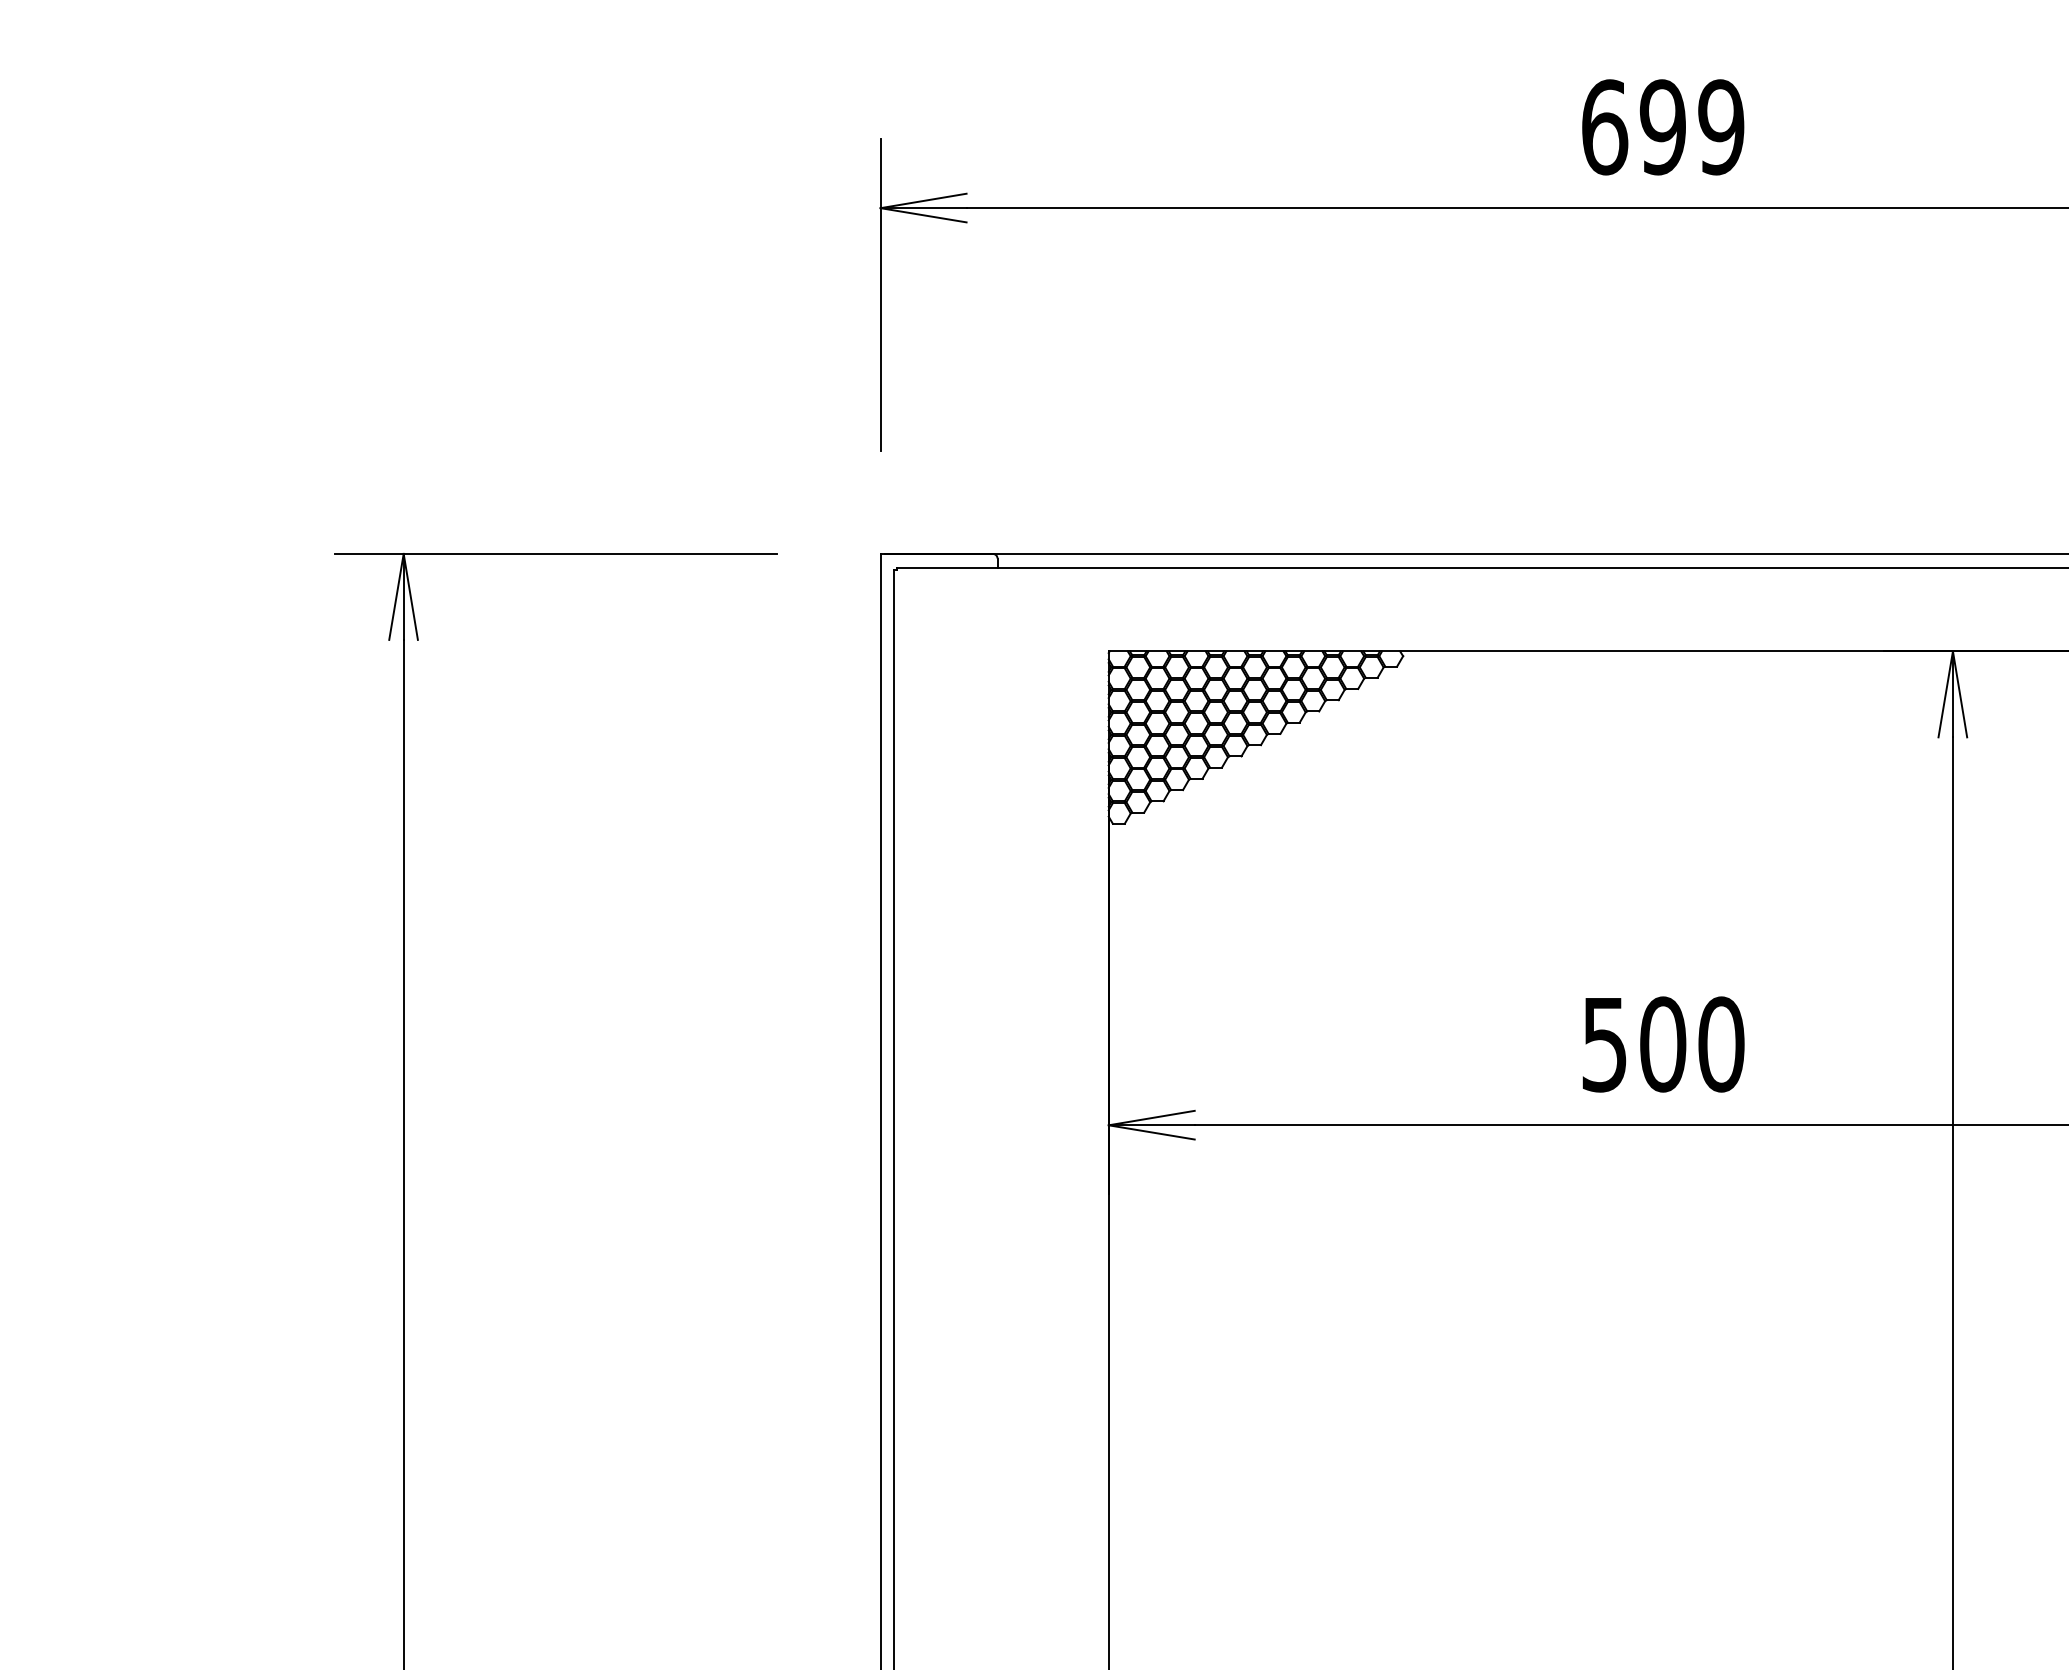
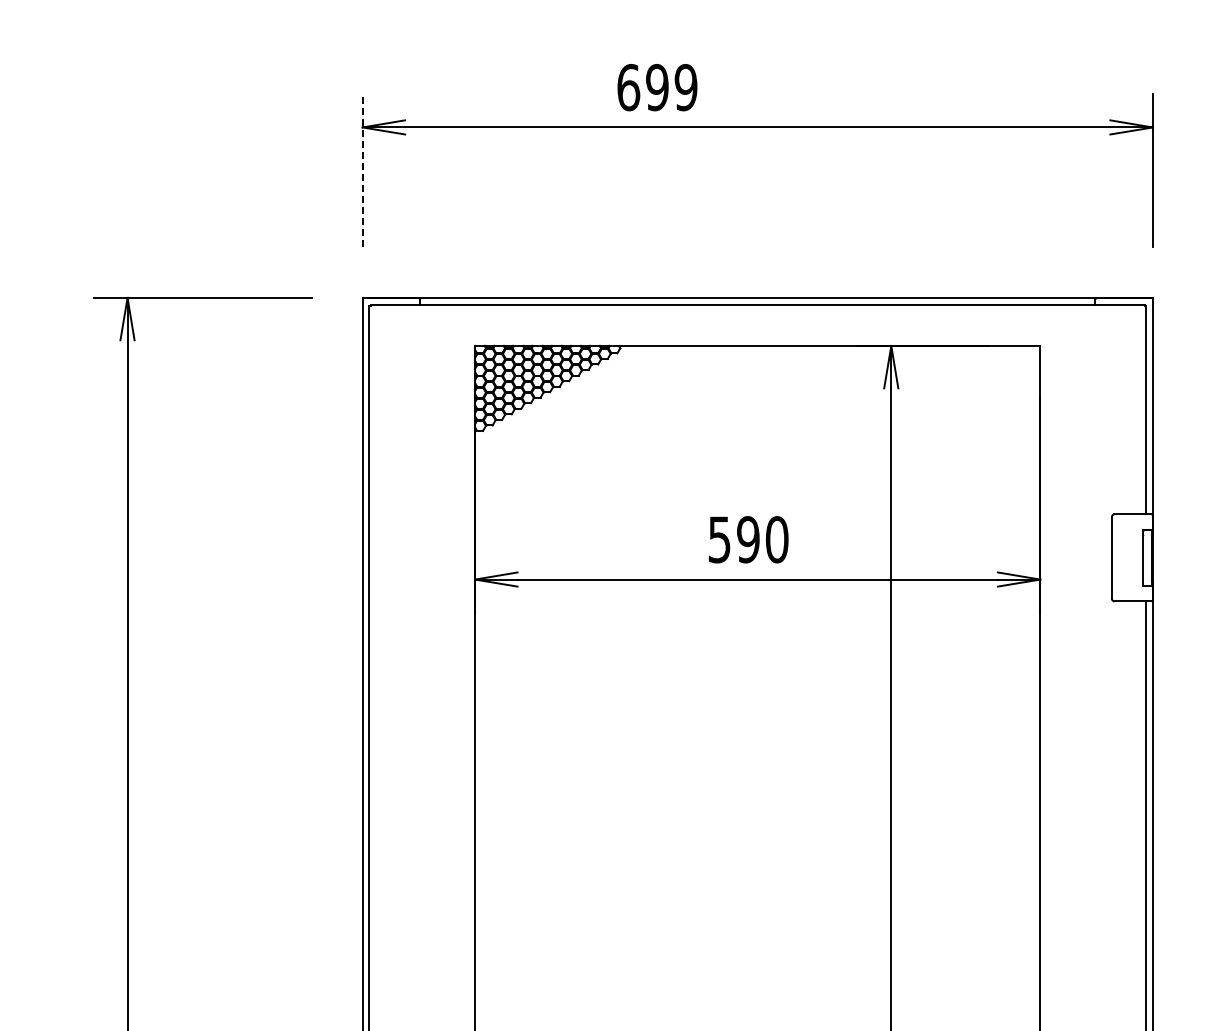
text: (1663, 127) -> (657, 87), moved
line: (880, 295) -> (362, 170), solid -> dashed
text: (1663, 1043) -> (748, 539), 500 -> 590

